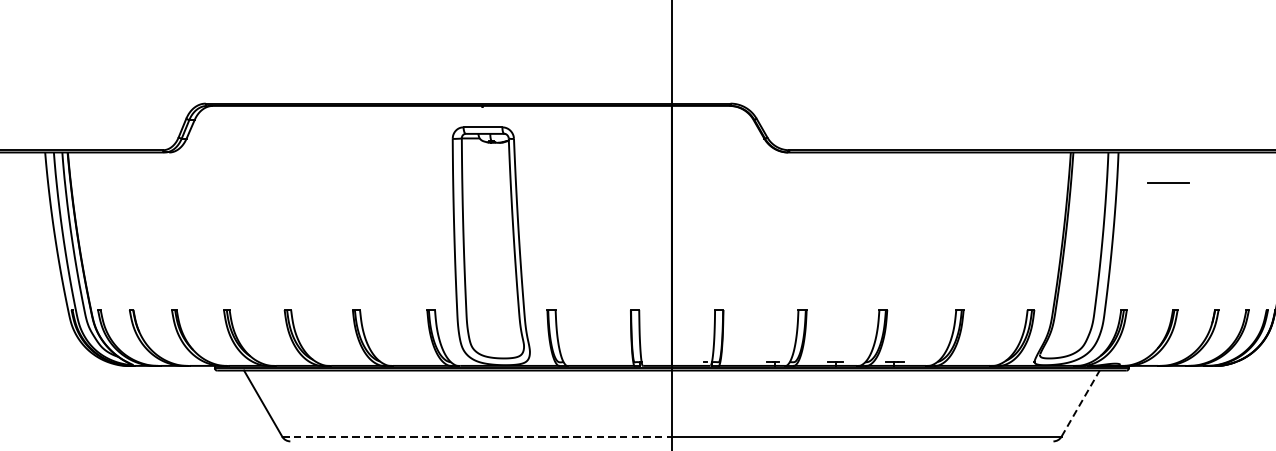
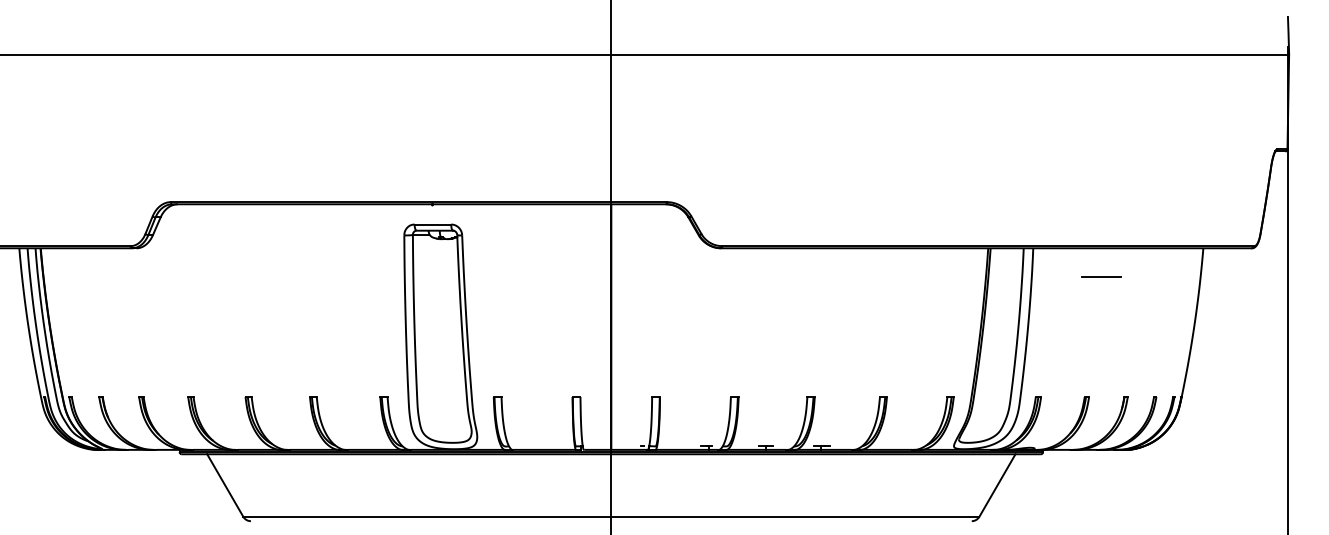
line: (1168, 182) -> (1101, 276), moved
line: (1080, 403) -> (997, 485), dashed -> solid
line: (477, 436) -> (427, 516), dashed -> solid

